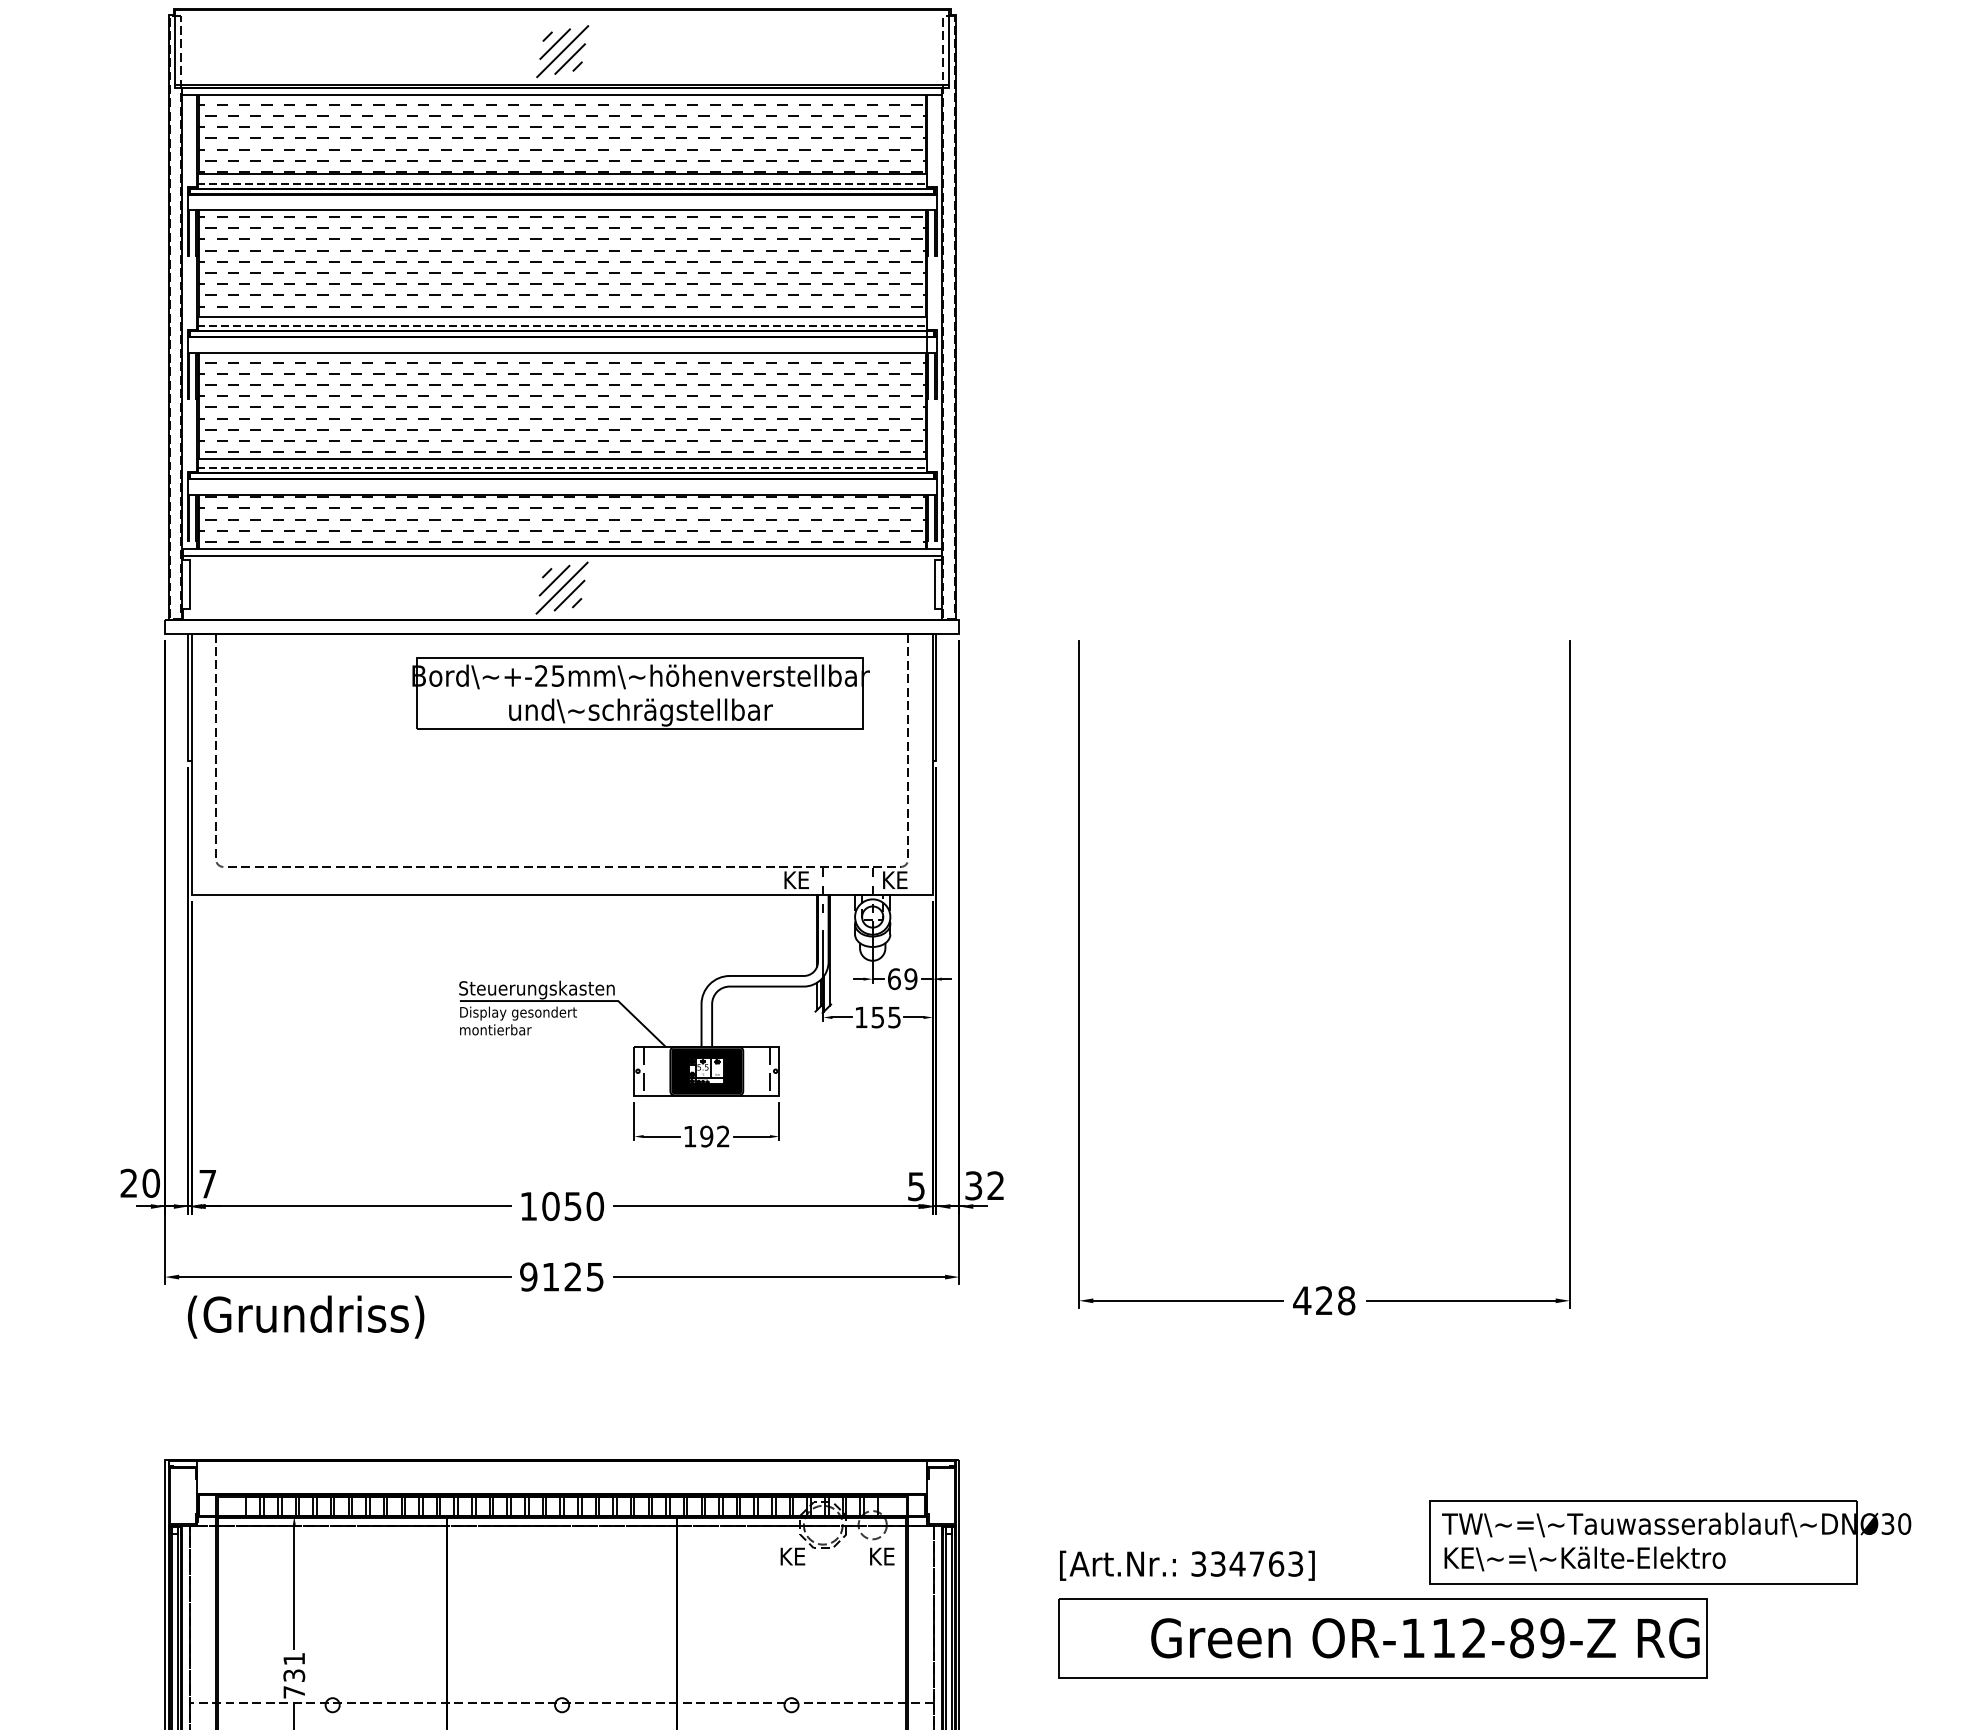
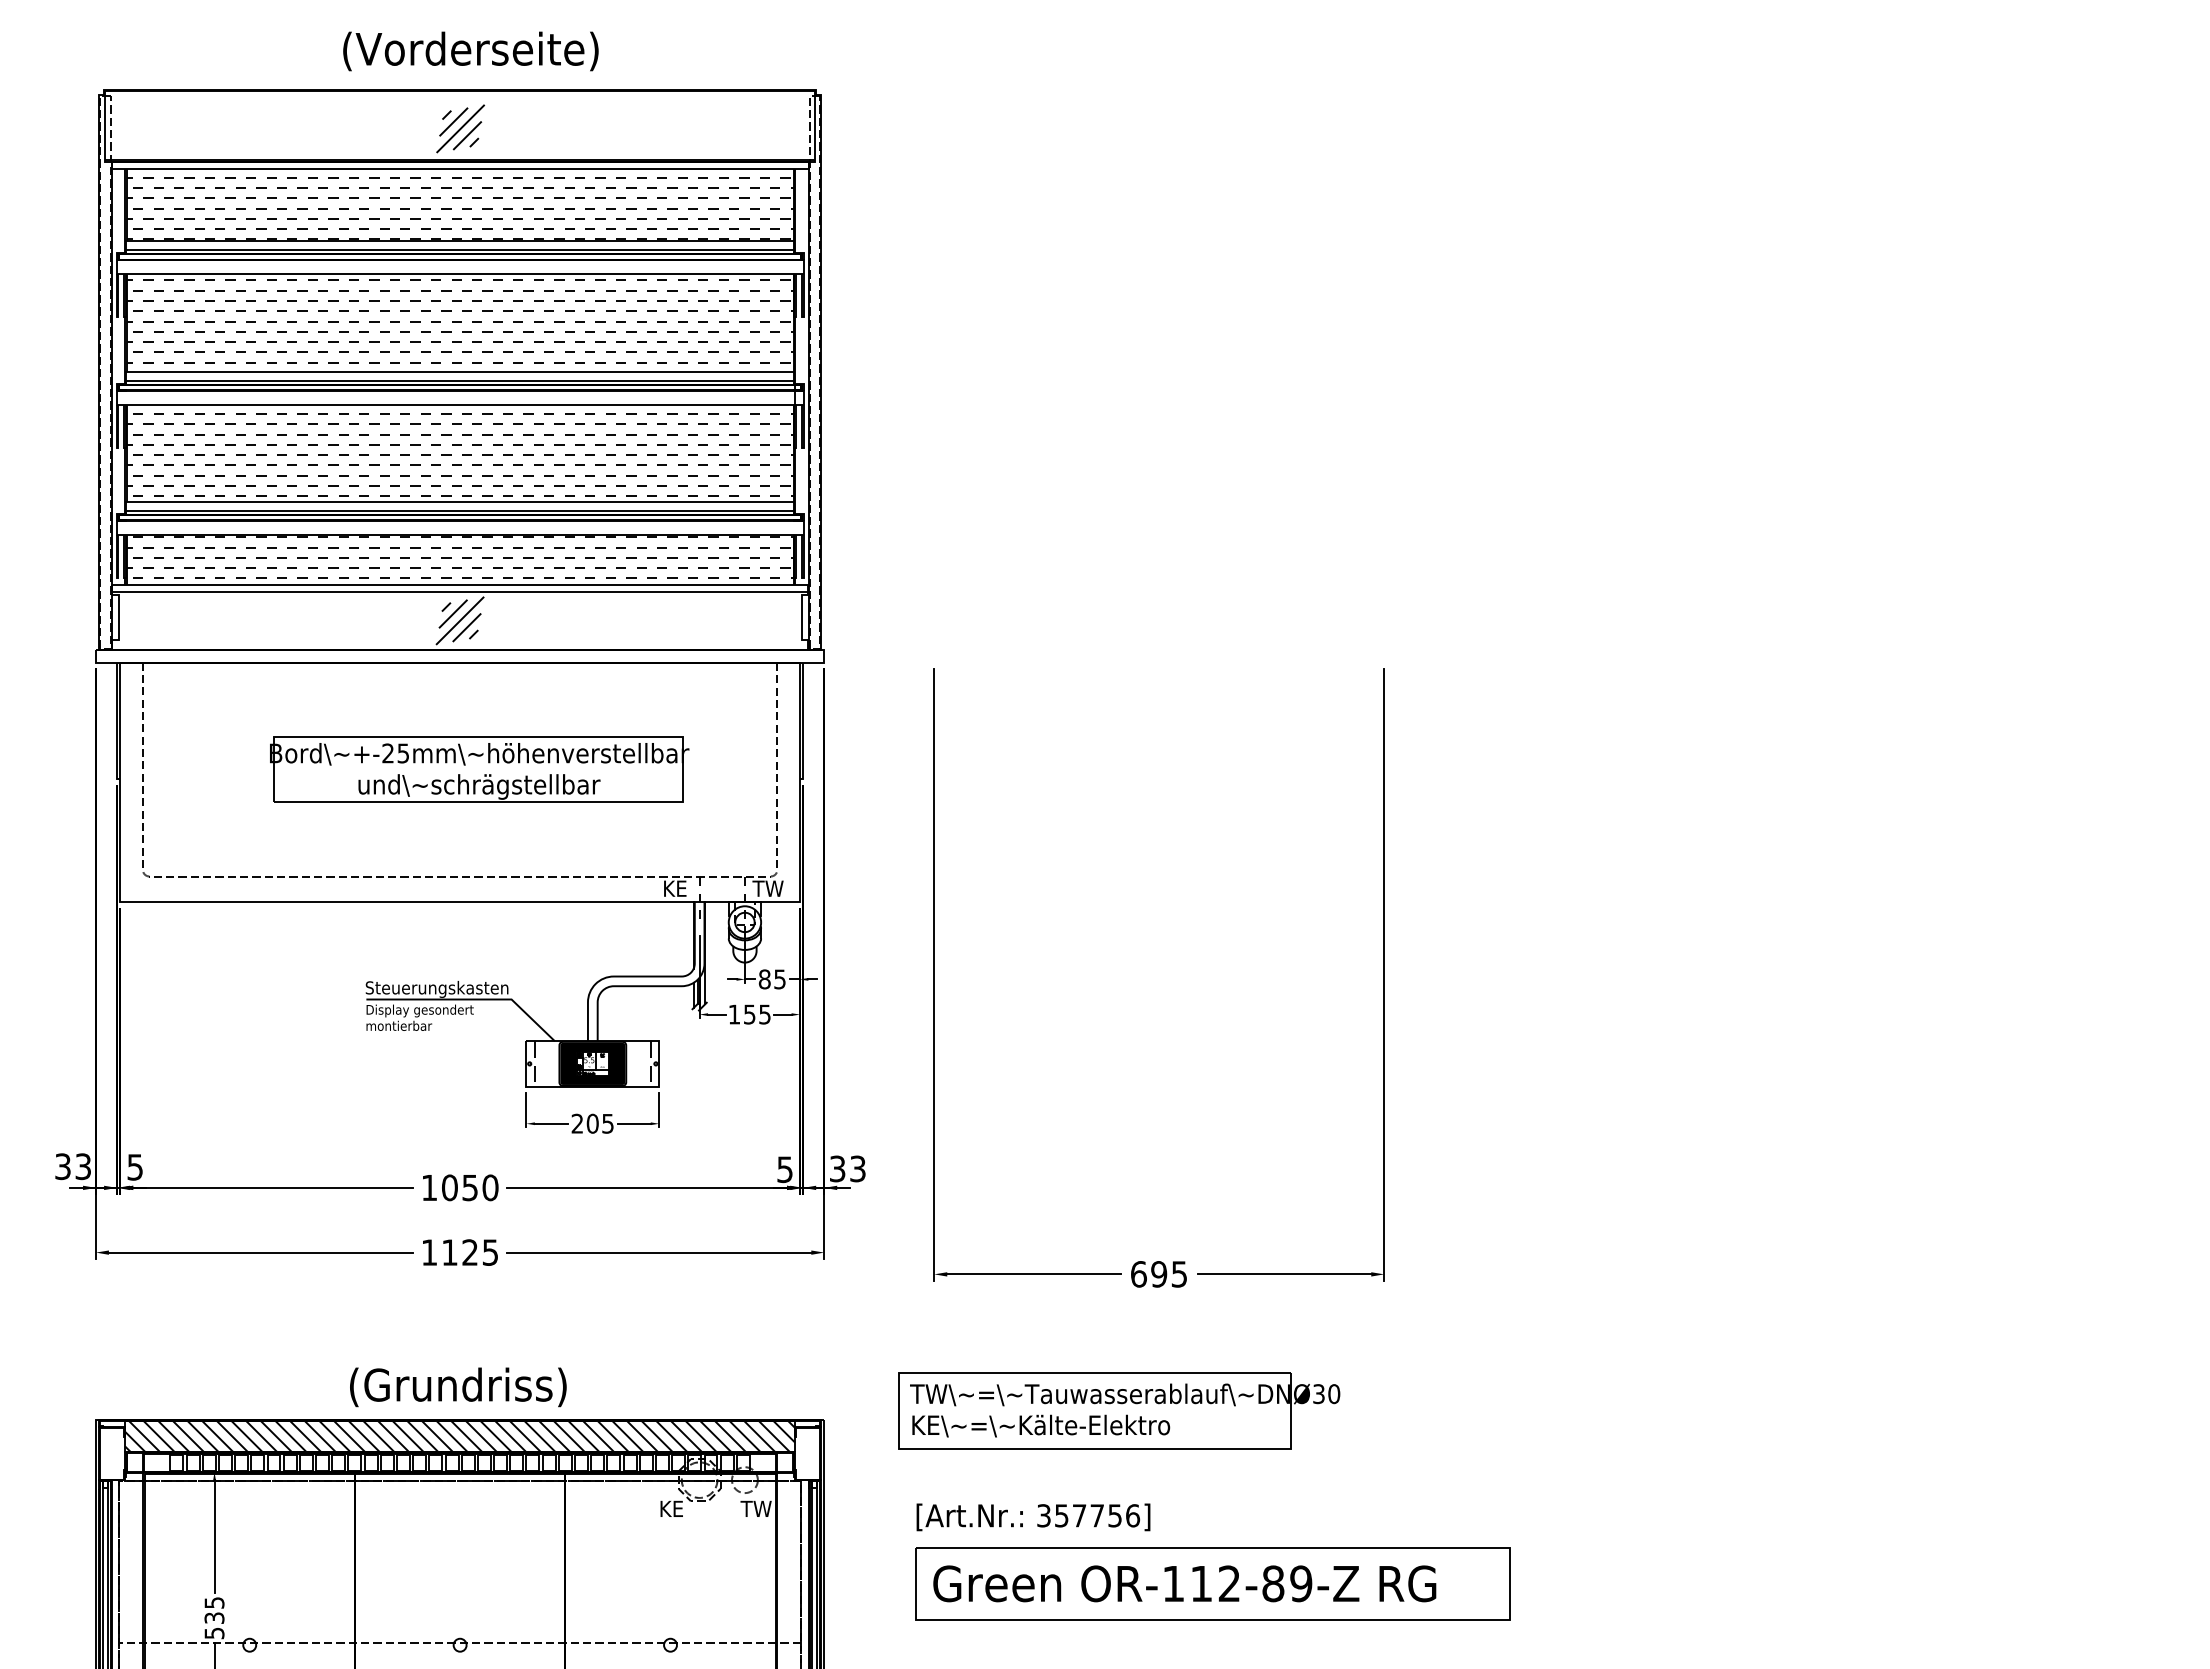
line: (562, 183) -> (460, 249), dashed -> solid
line: (562, 326) -> (460, 380), dashed -> solid
line: (562, 467) -> (460, 510), dashed -> solid
part: (641, 693) -> (479, 769), moved
text: (897, 880) -> (767, 888), KE -> TW
text: (901, 979) -> (771, 979), 69 -> 85
text: (706, 1136) -> (592, 1123), 192 -> 205
text: (140, 1183) -> (73, 1166), 20 -> 33
text: (207, 1184) -> (134, 1167), 7 -> 5
text: (995, 1185) -> (857, 1168), 32 -> 33
text: (528, 1276) -> (429, 1252), 9125 -> 1125
text: (1323, 1300) -> (1158, 1274), 428 -> 695
text: (306, 1317) -> (458, 1387), moved
hatch: (562, 1476) -> (460, 1435), added
part: (1670, 1541) -> (1119, 1410), moved
text: (884, 1556) -> (755, 1508), KE -> TW
text: (1257, 1563) -> (1097, 1515), 334763] -> 357756]
text: (1425, 1637) -> (1184, 1583), moved
text: (294, 1676) -> (214, 1618), 731 -> 535

